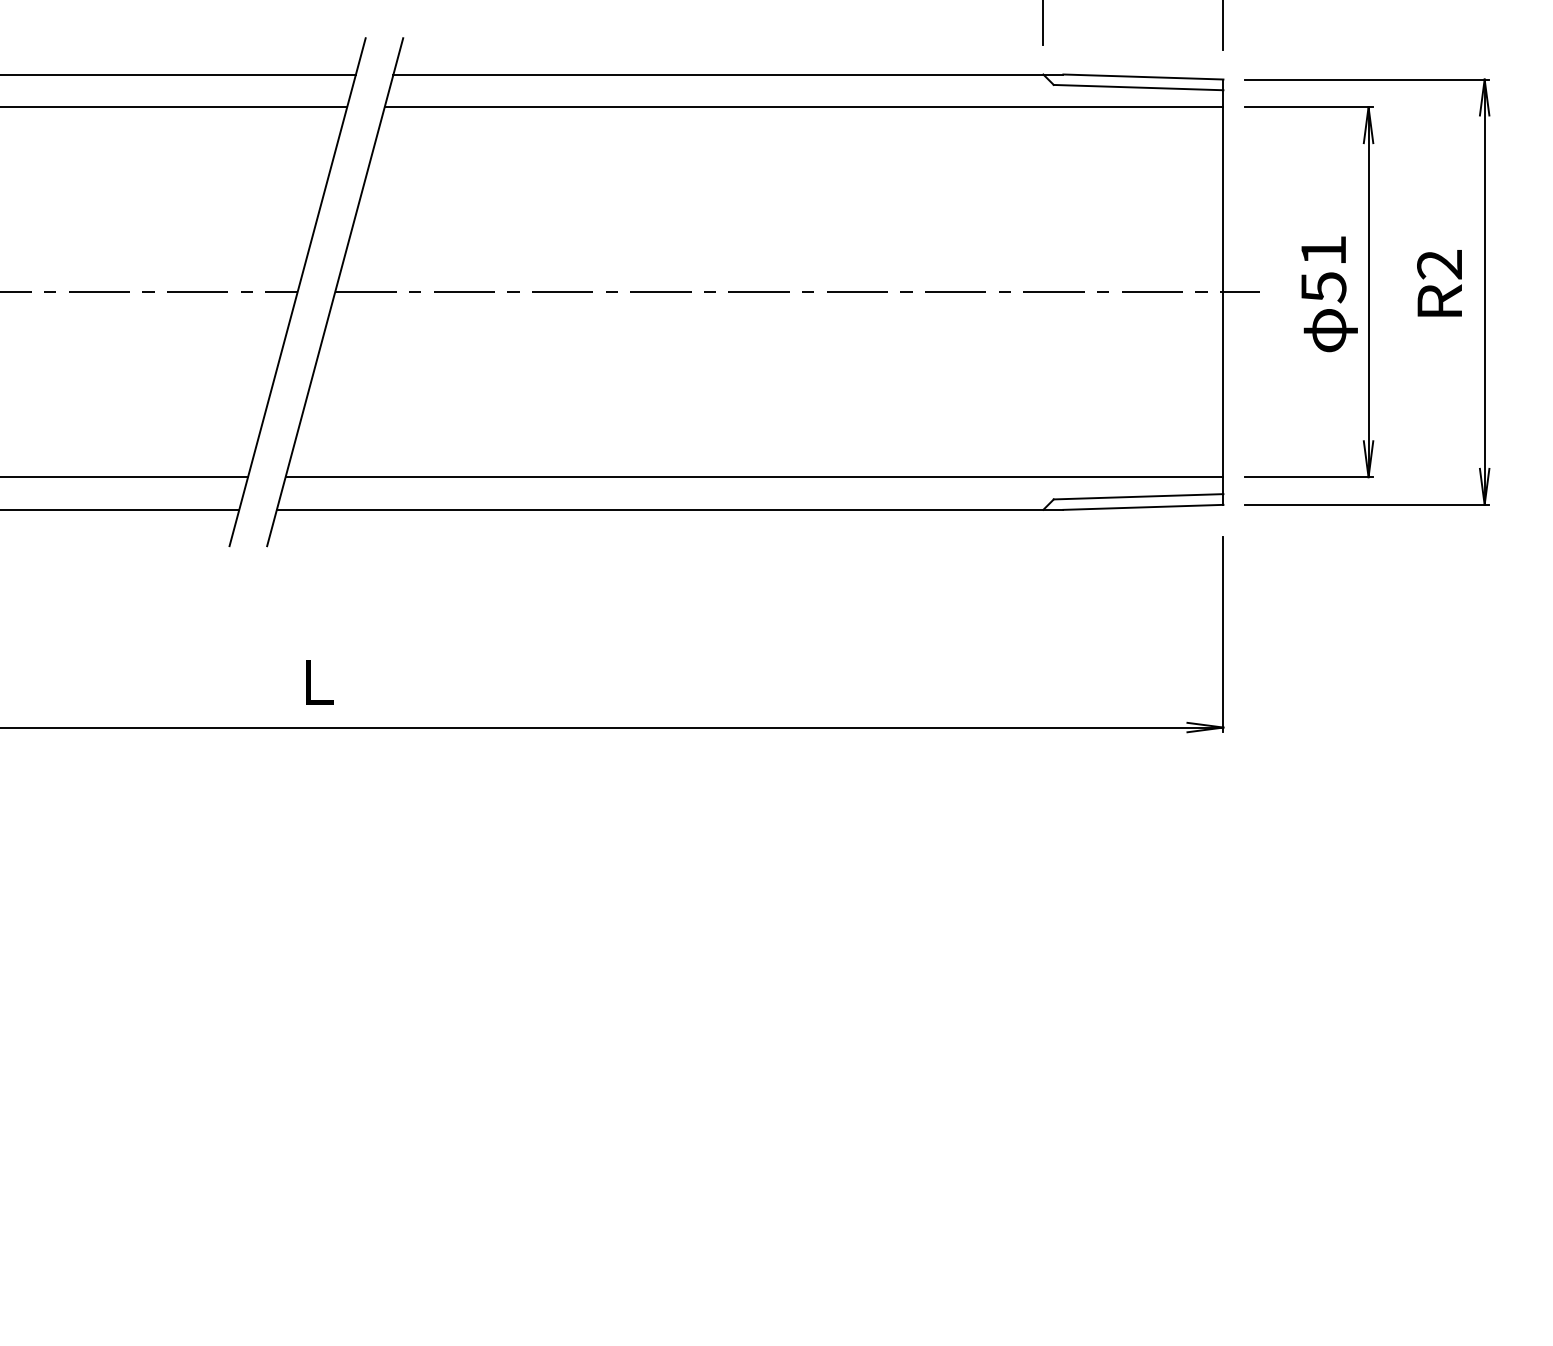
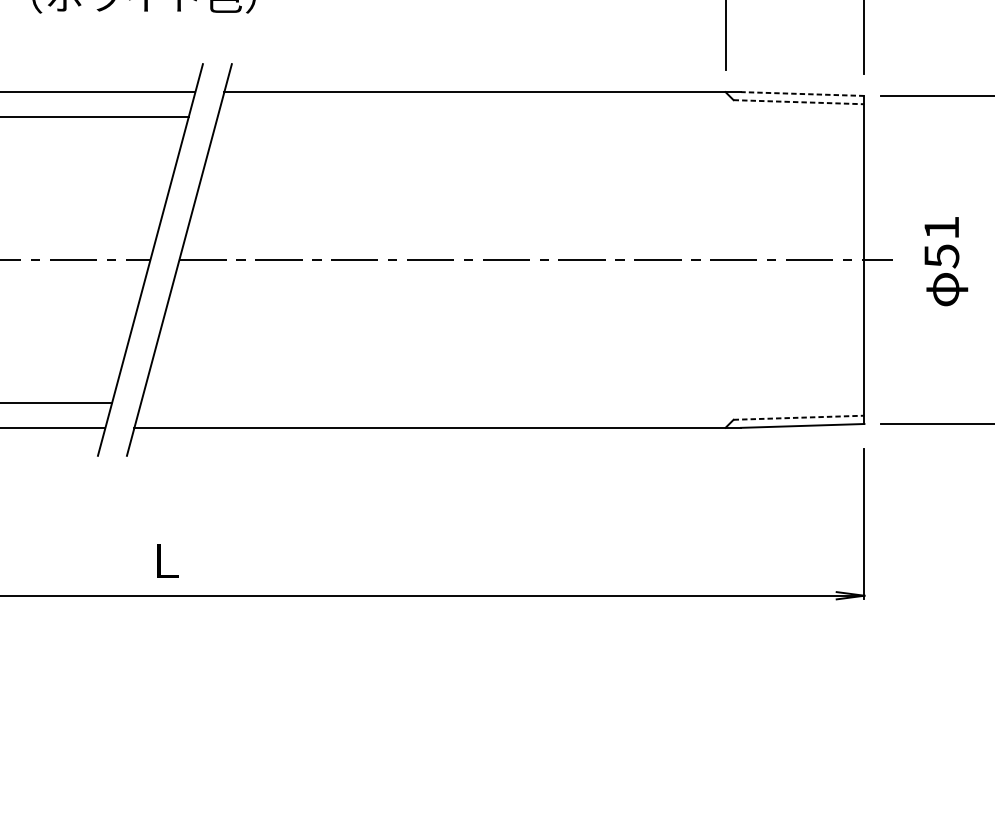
line: (1142, 77) -> (802, 94), solid -> dashed
line: (1138, 87) -> (798, 102), solid -> dashed
line: (803, 107) -> (540, 117), removed
part: (1368, 292) -> (976, 260), removed
line: (754, 477) -> (502, 402), removed
line: (1138, 496) -> (798, 417), solid -> dashed

